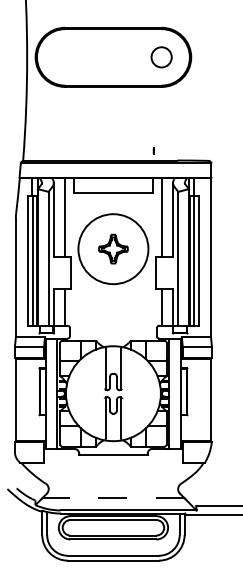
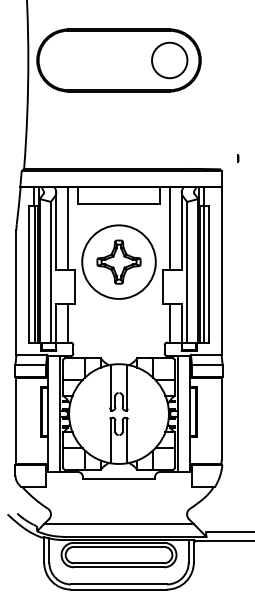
circle: (161, 57) -> (169, 60), size x1.67
part: (153, 150) -> (237, 158), moved
part: (113, 248) -> (119, 261), size x1.43
line: (112, 498) -> (118, 524), dashed -> solid

